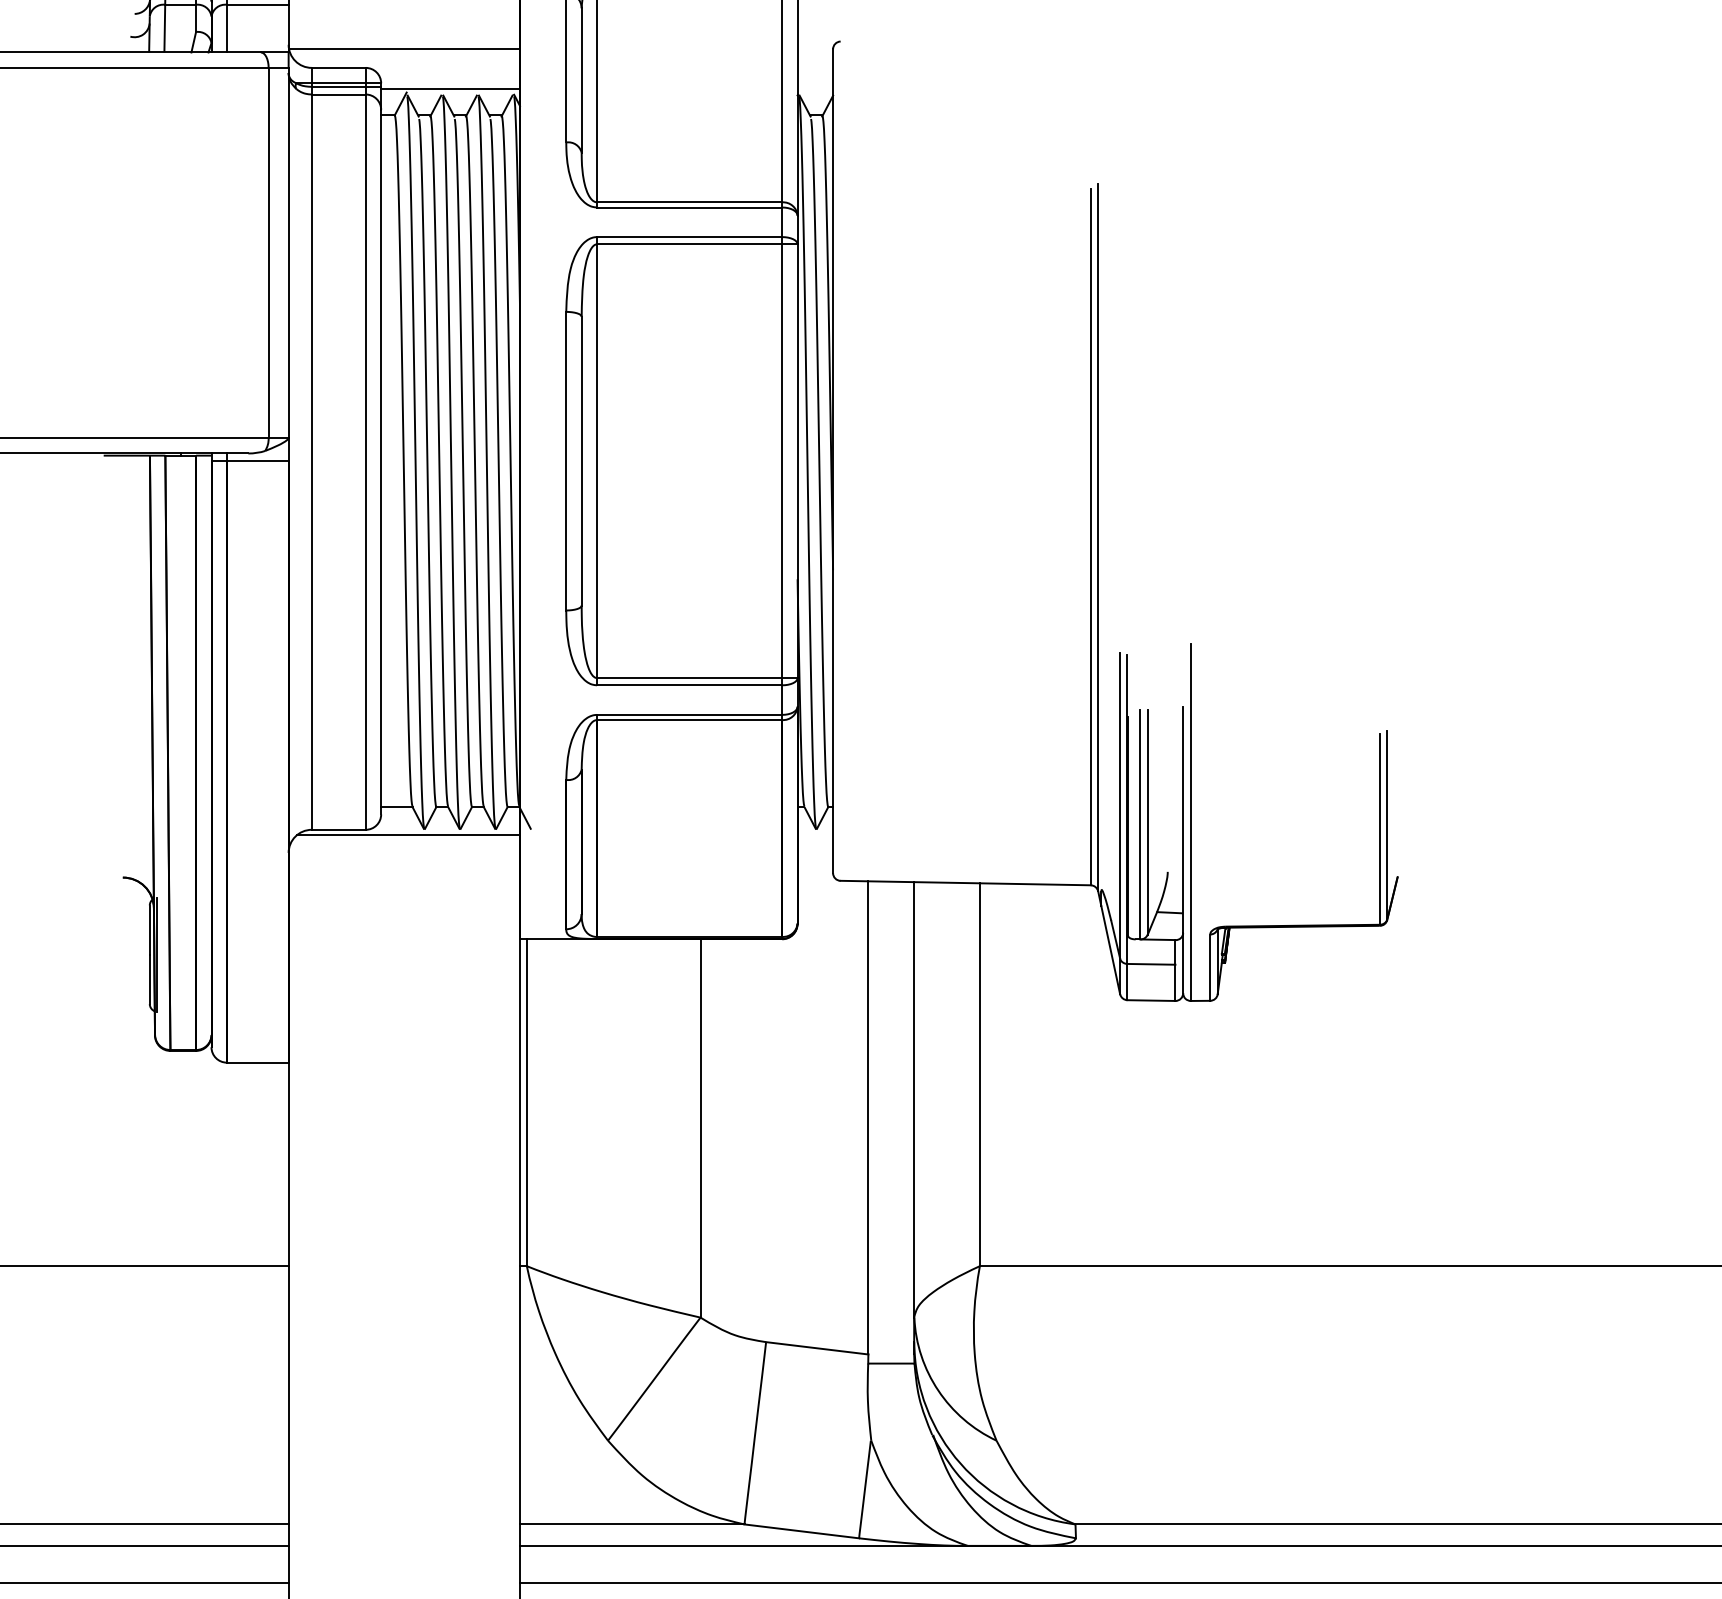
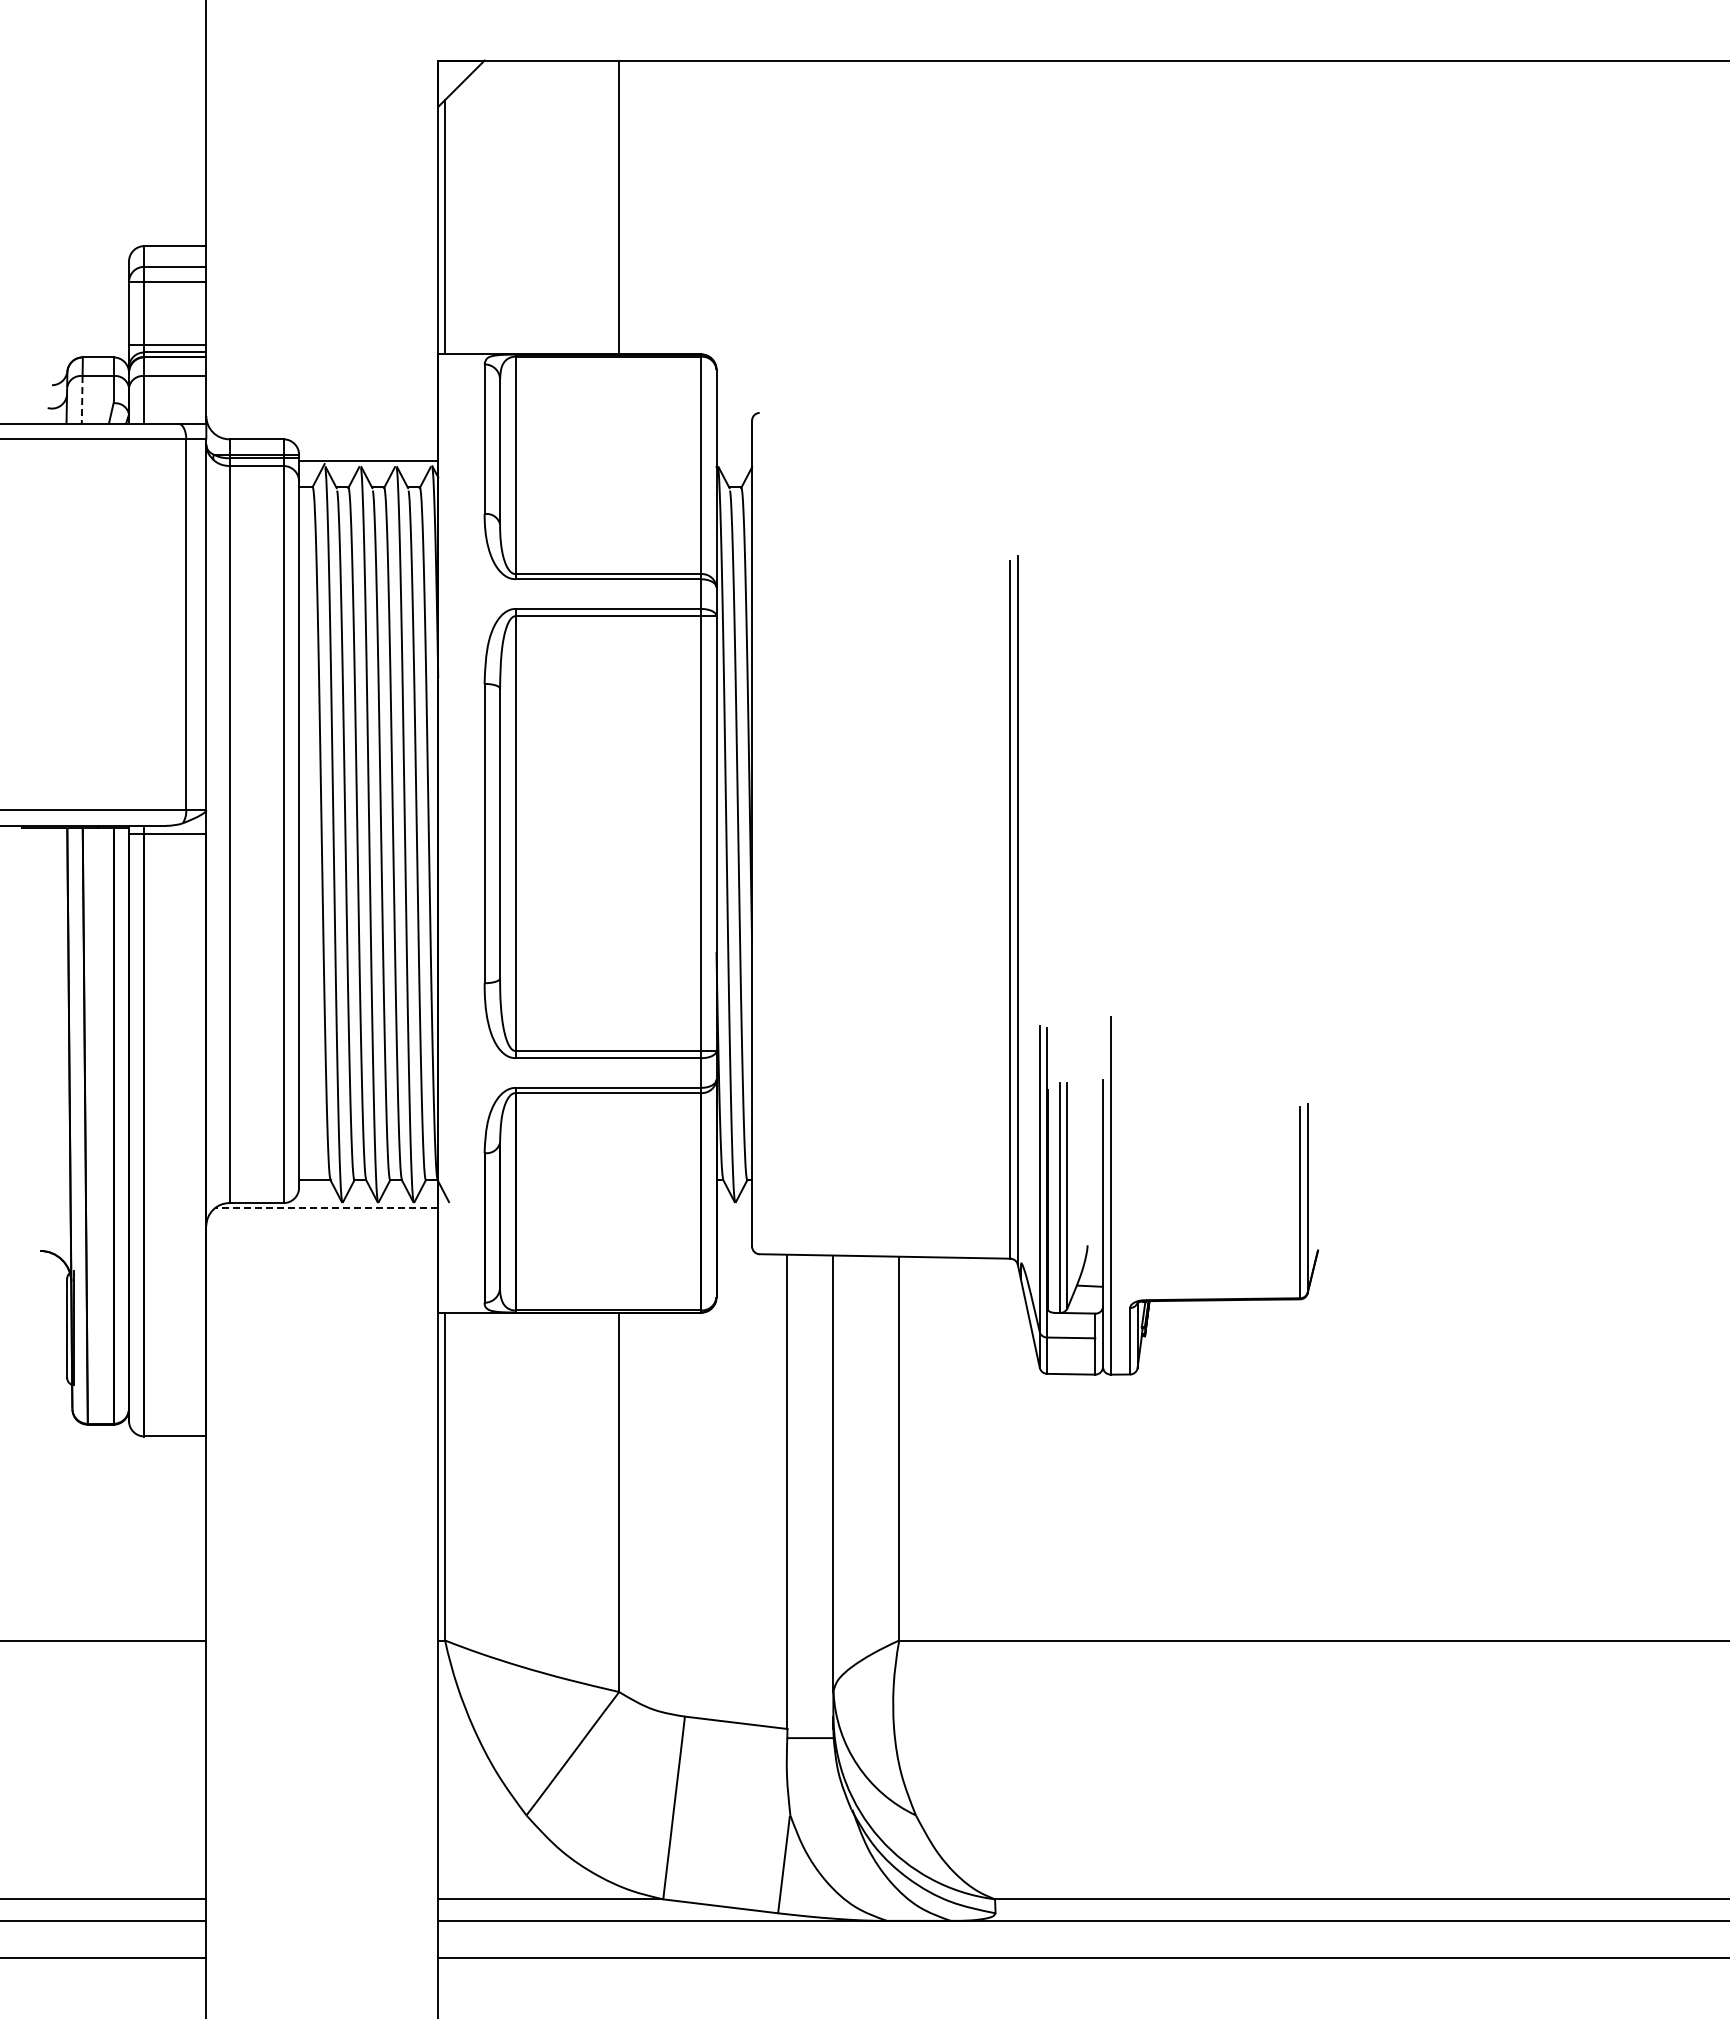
line: (165, 30) -> (82, 401), solid -> dashed
line: (404, 49) -> (322, 420), removed
line: (408, 835) -> (326, 1208), solid -> dashed

